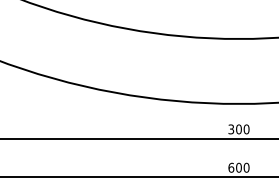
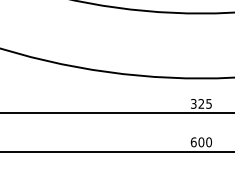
text: (242, 129) -> (204, 104), 300 -> 325

